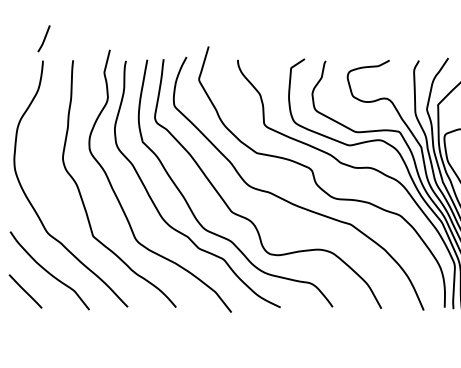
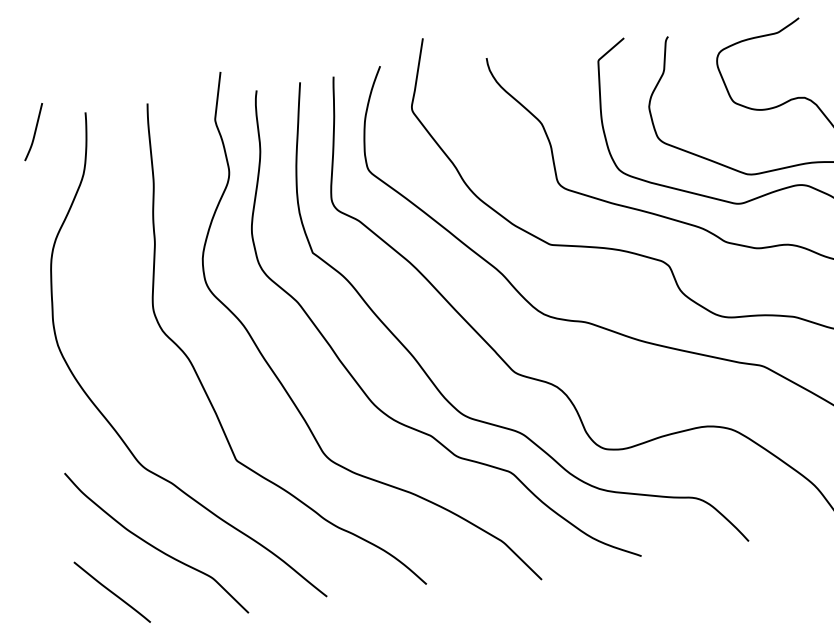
line: (43, 38) -> (32, 131), moved

